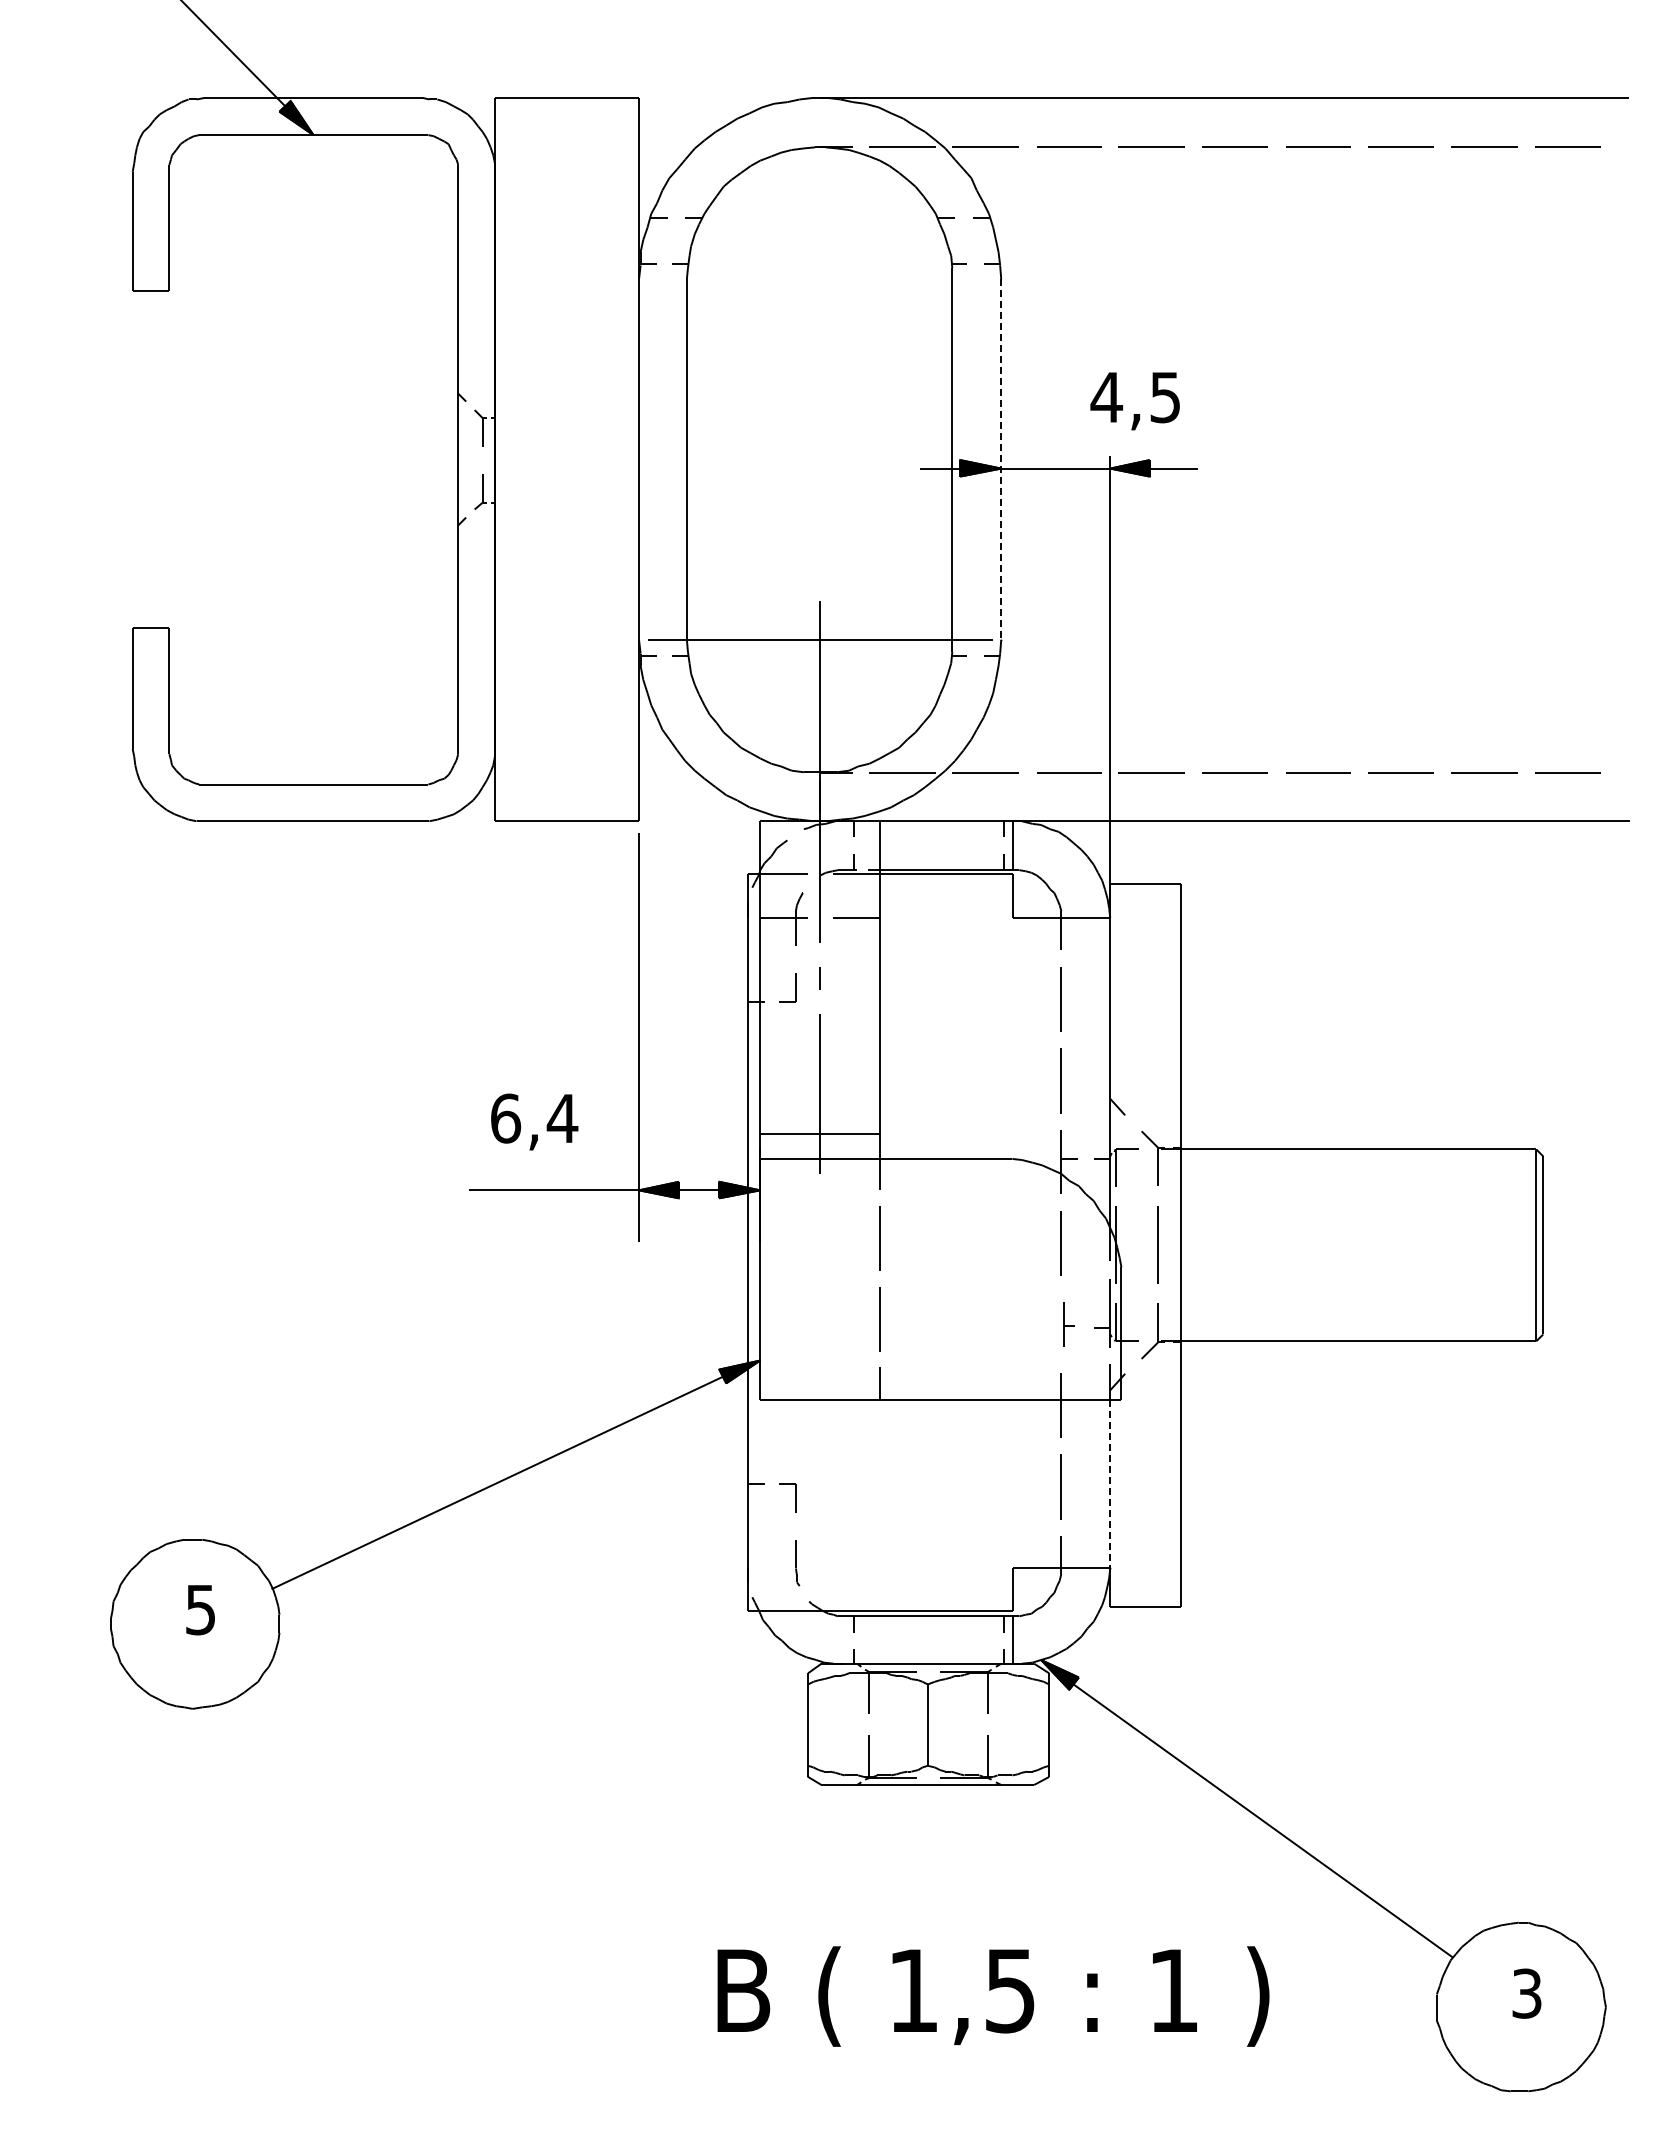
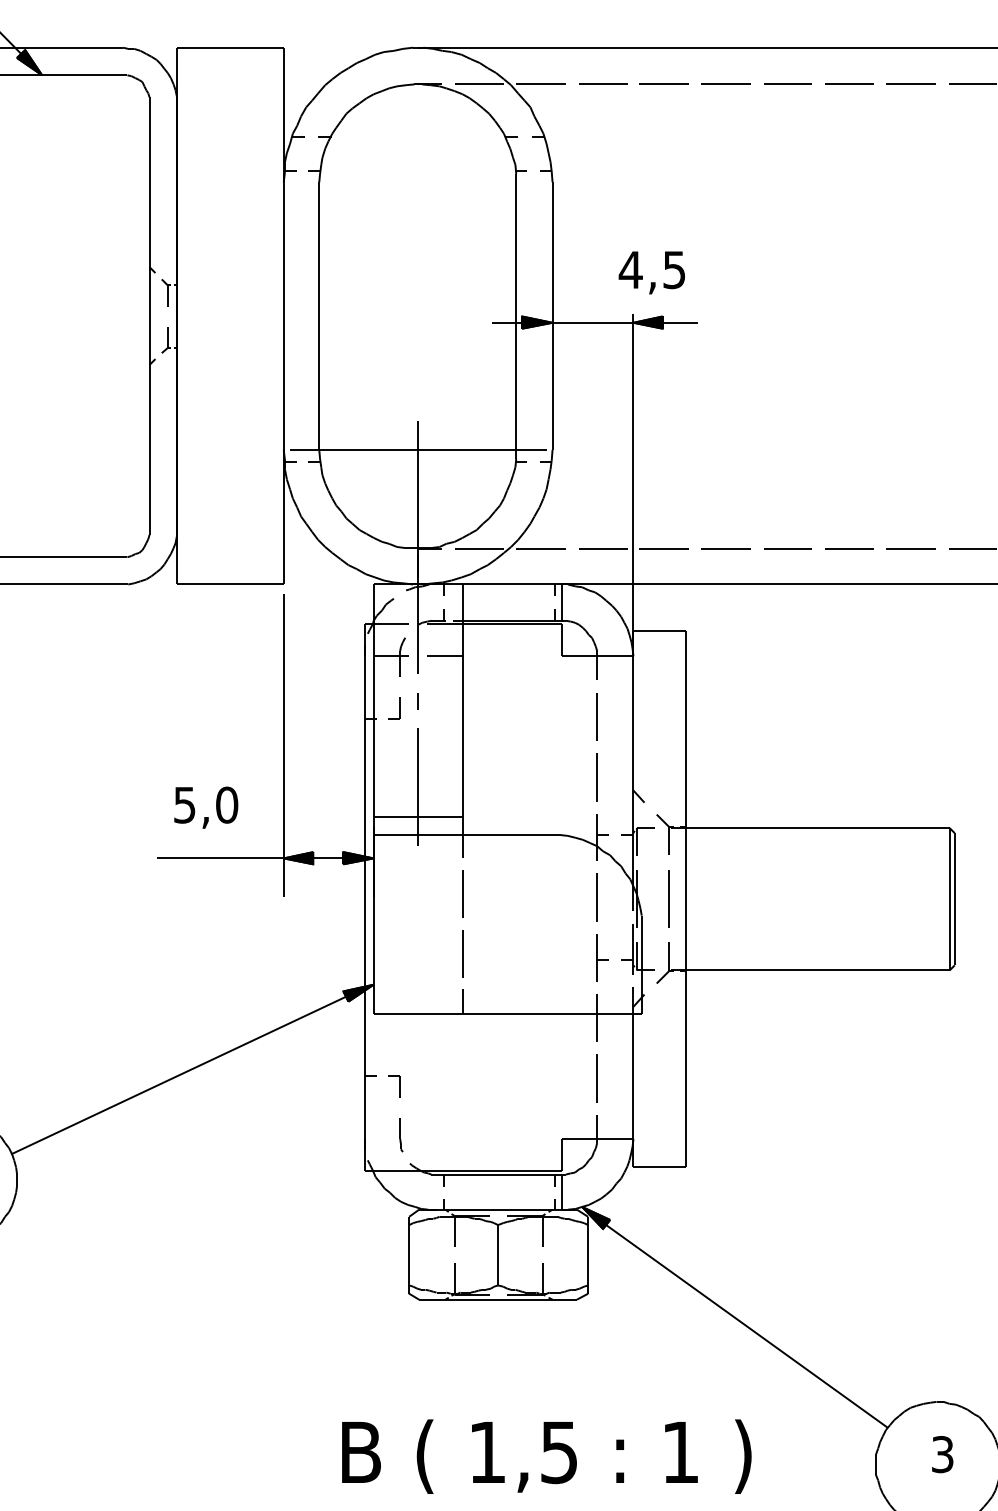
line: (1001, 460) -> (552, 316), dashed -> solid
text: (534, 1118) -> (206, 805), 6,4 -> 5,0
part: (1068, 1323) -> (602, 957), size x1.43
line: (1110, 1484) -> (633, 1076), dashed -> solid

